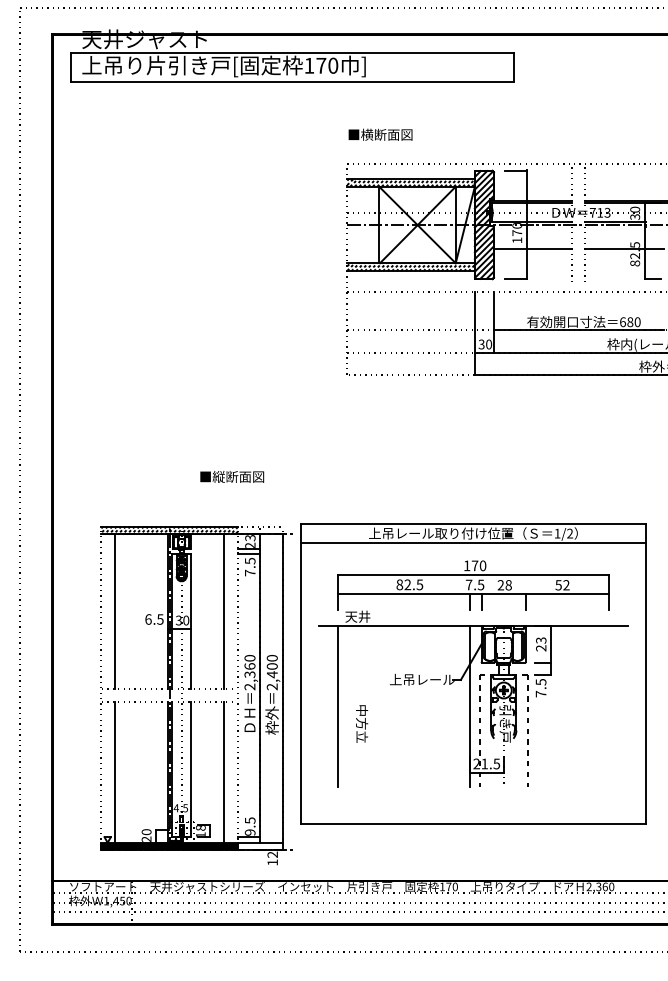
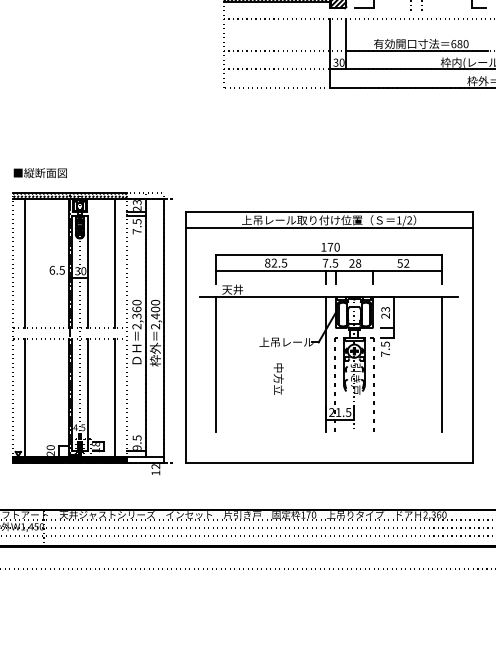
text: (232, 476) -> (40, 172), moved
part: (194, 689) -> (90, 328), moved
line: (609, 706) -> (442, 364), added
text: (362, 723) -> (279, 378), moved

